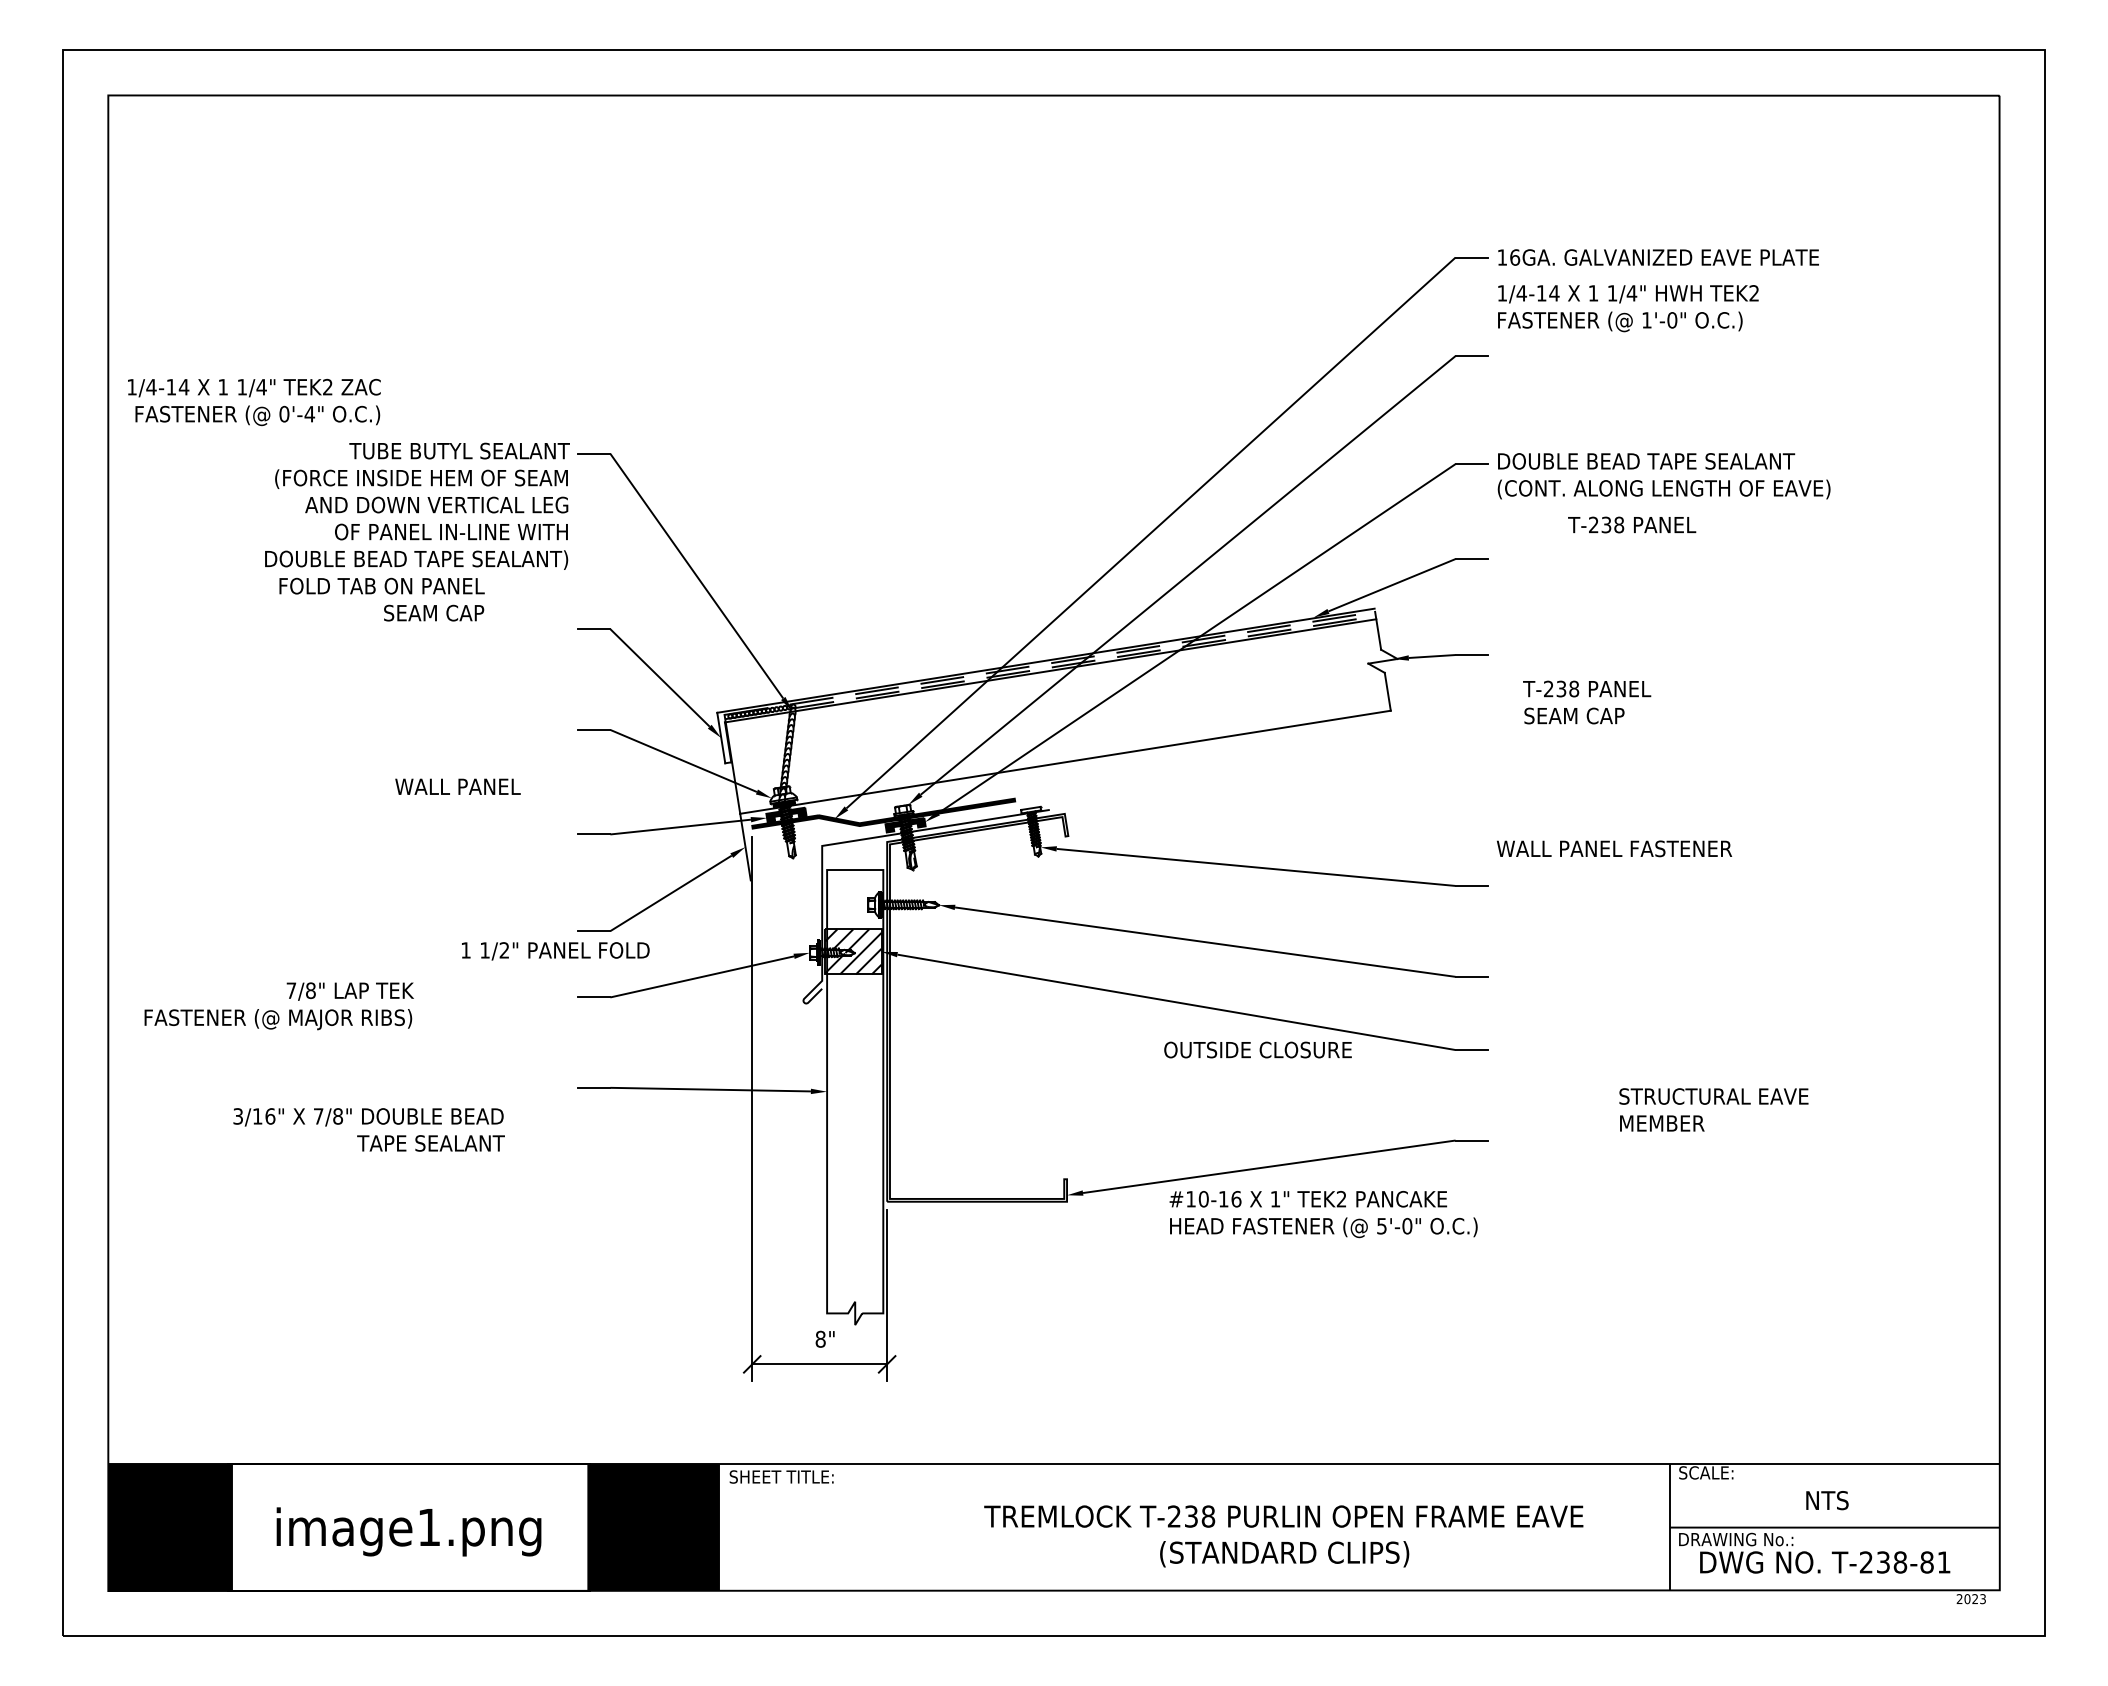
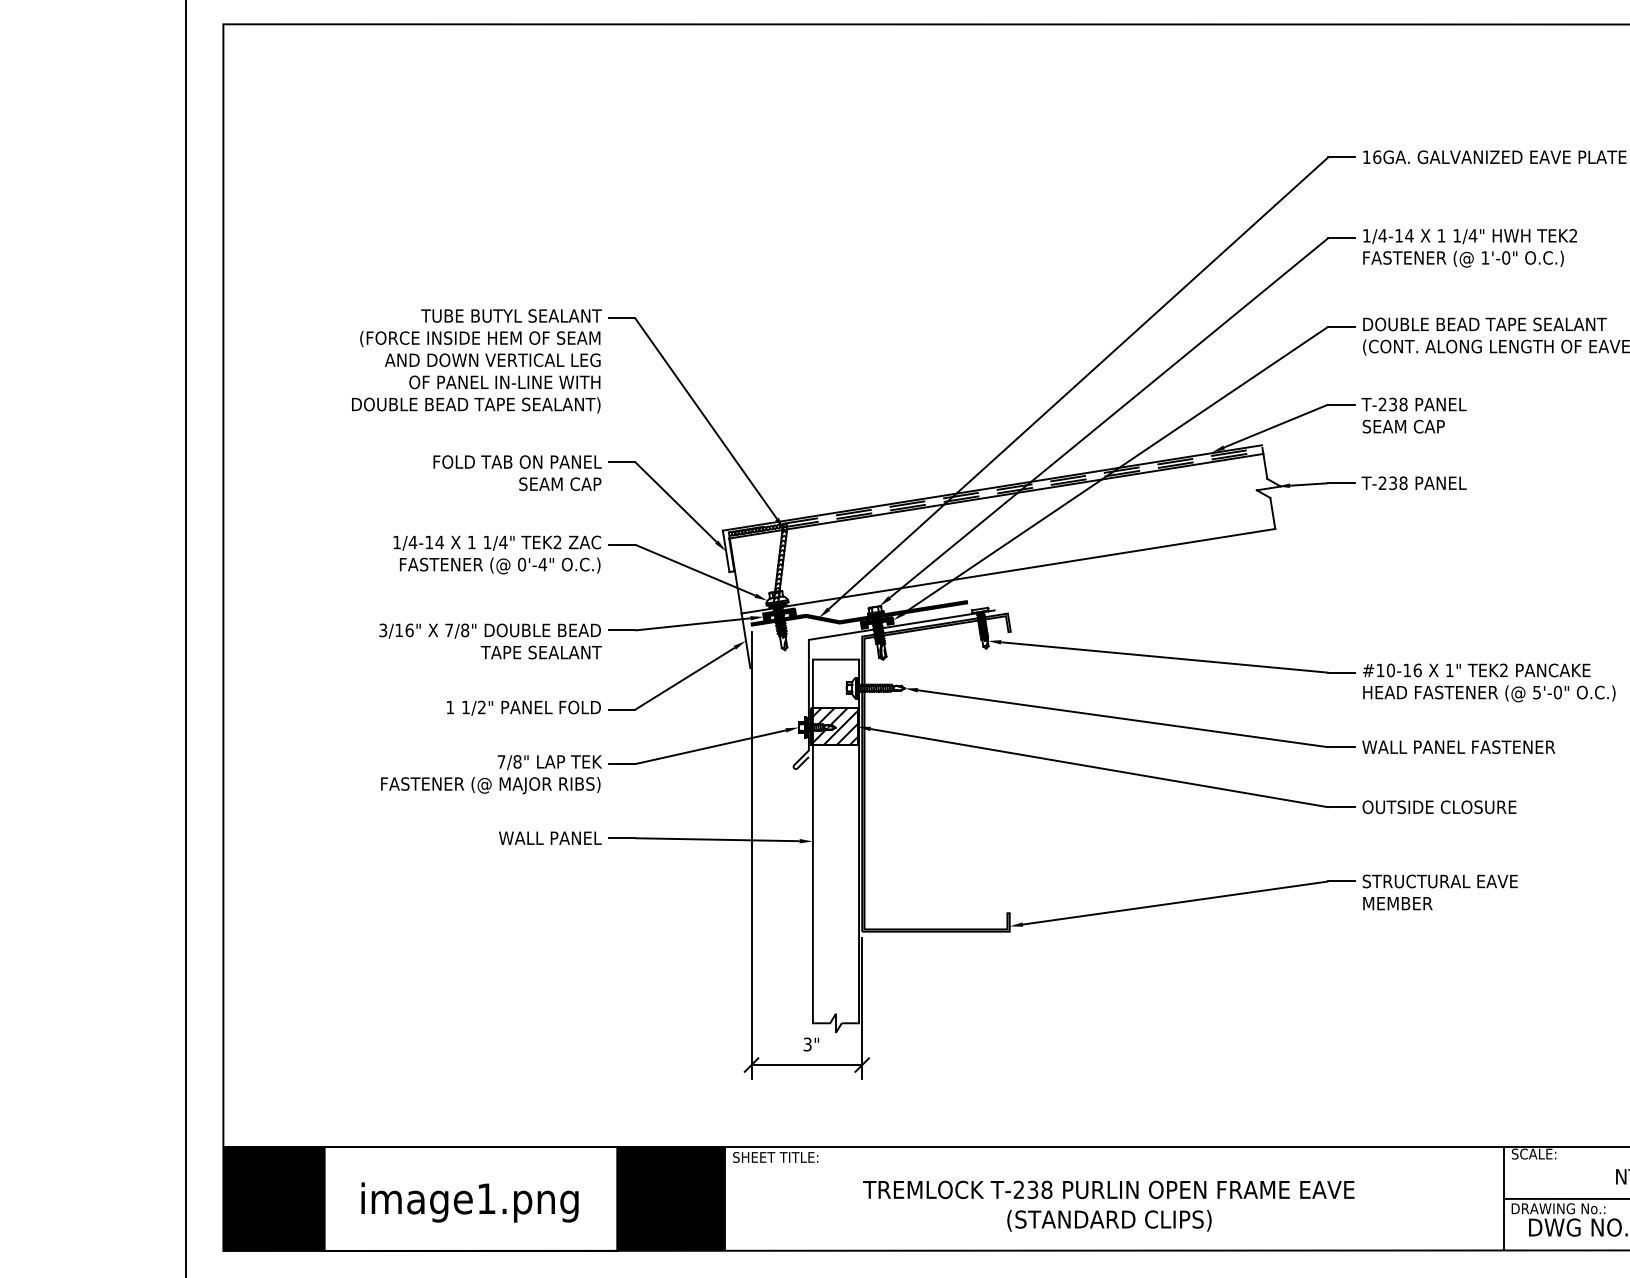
text: (1628, 308) -> (1470, 248), moved
text: (254, 402) -> (497, 555), moved
text: (1632, 524) -> (1414, 482), moved
text: (381, 599) -> (517, 472), moved
text: (1587, 702) -> (1414, 415), moved
text: (457, 786) -> (549, 837), moved
text: (1614, 848) -> (1458, 746), moved
text: (555, 951) -> (523, 708), moved
text: (278, 1006) -> (490, 774), moved
text: (1257, 1049) -> (1439, 806), moved
text: (1713, 1109) -> (1439, 892), moved
text: (368, 1129) -> (490, 641), moved
text: (1323, 1214) -> (1489, 682), moved
text: (820, 1338) -> (807, 1043), 8" -> 3"
text: (1283, 1536) -> (1108, 1206), moved

